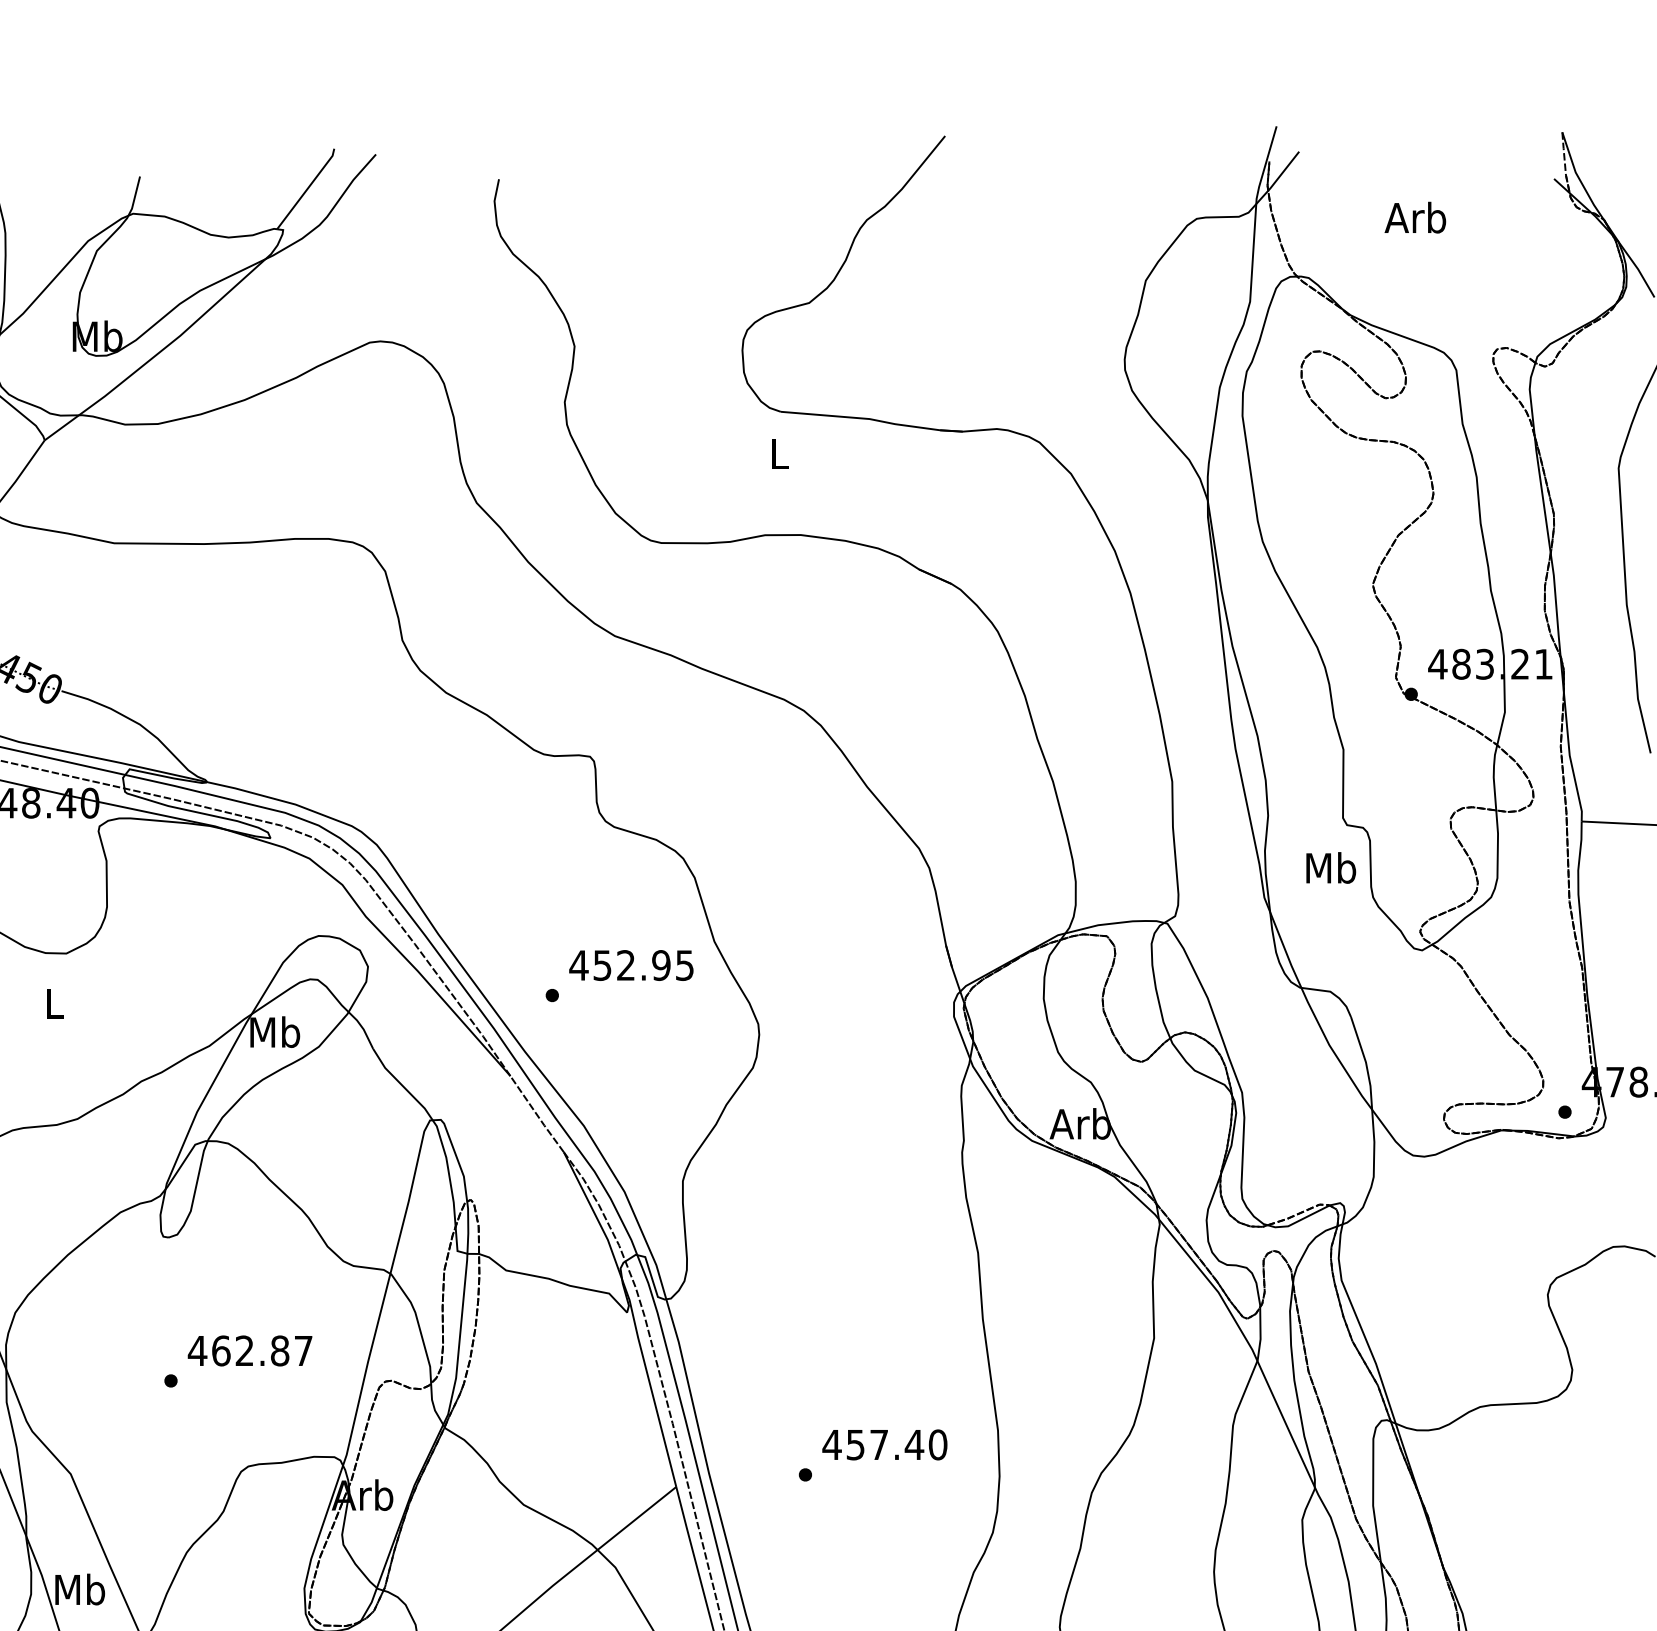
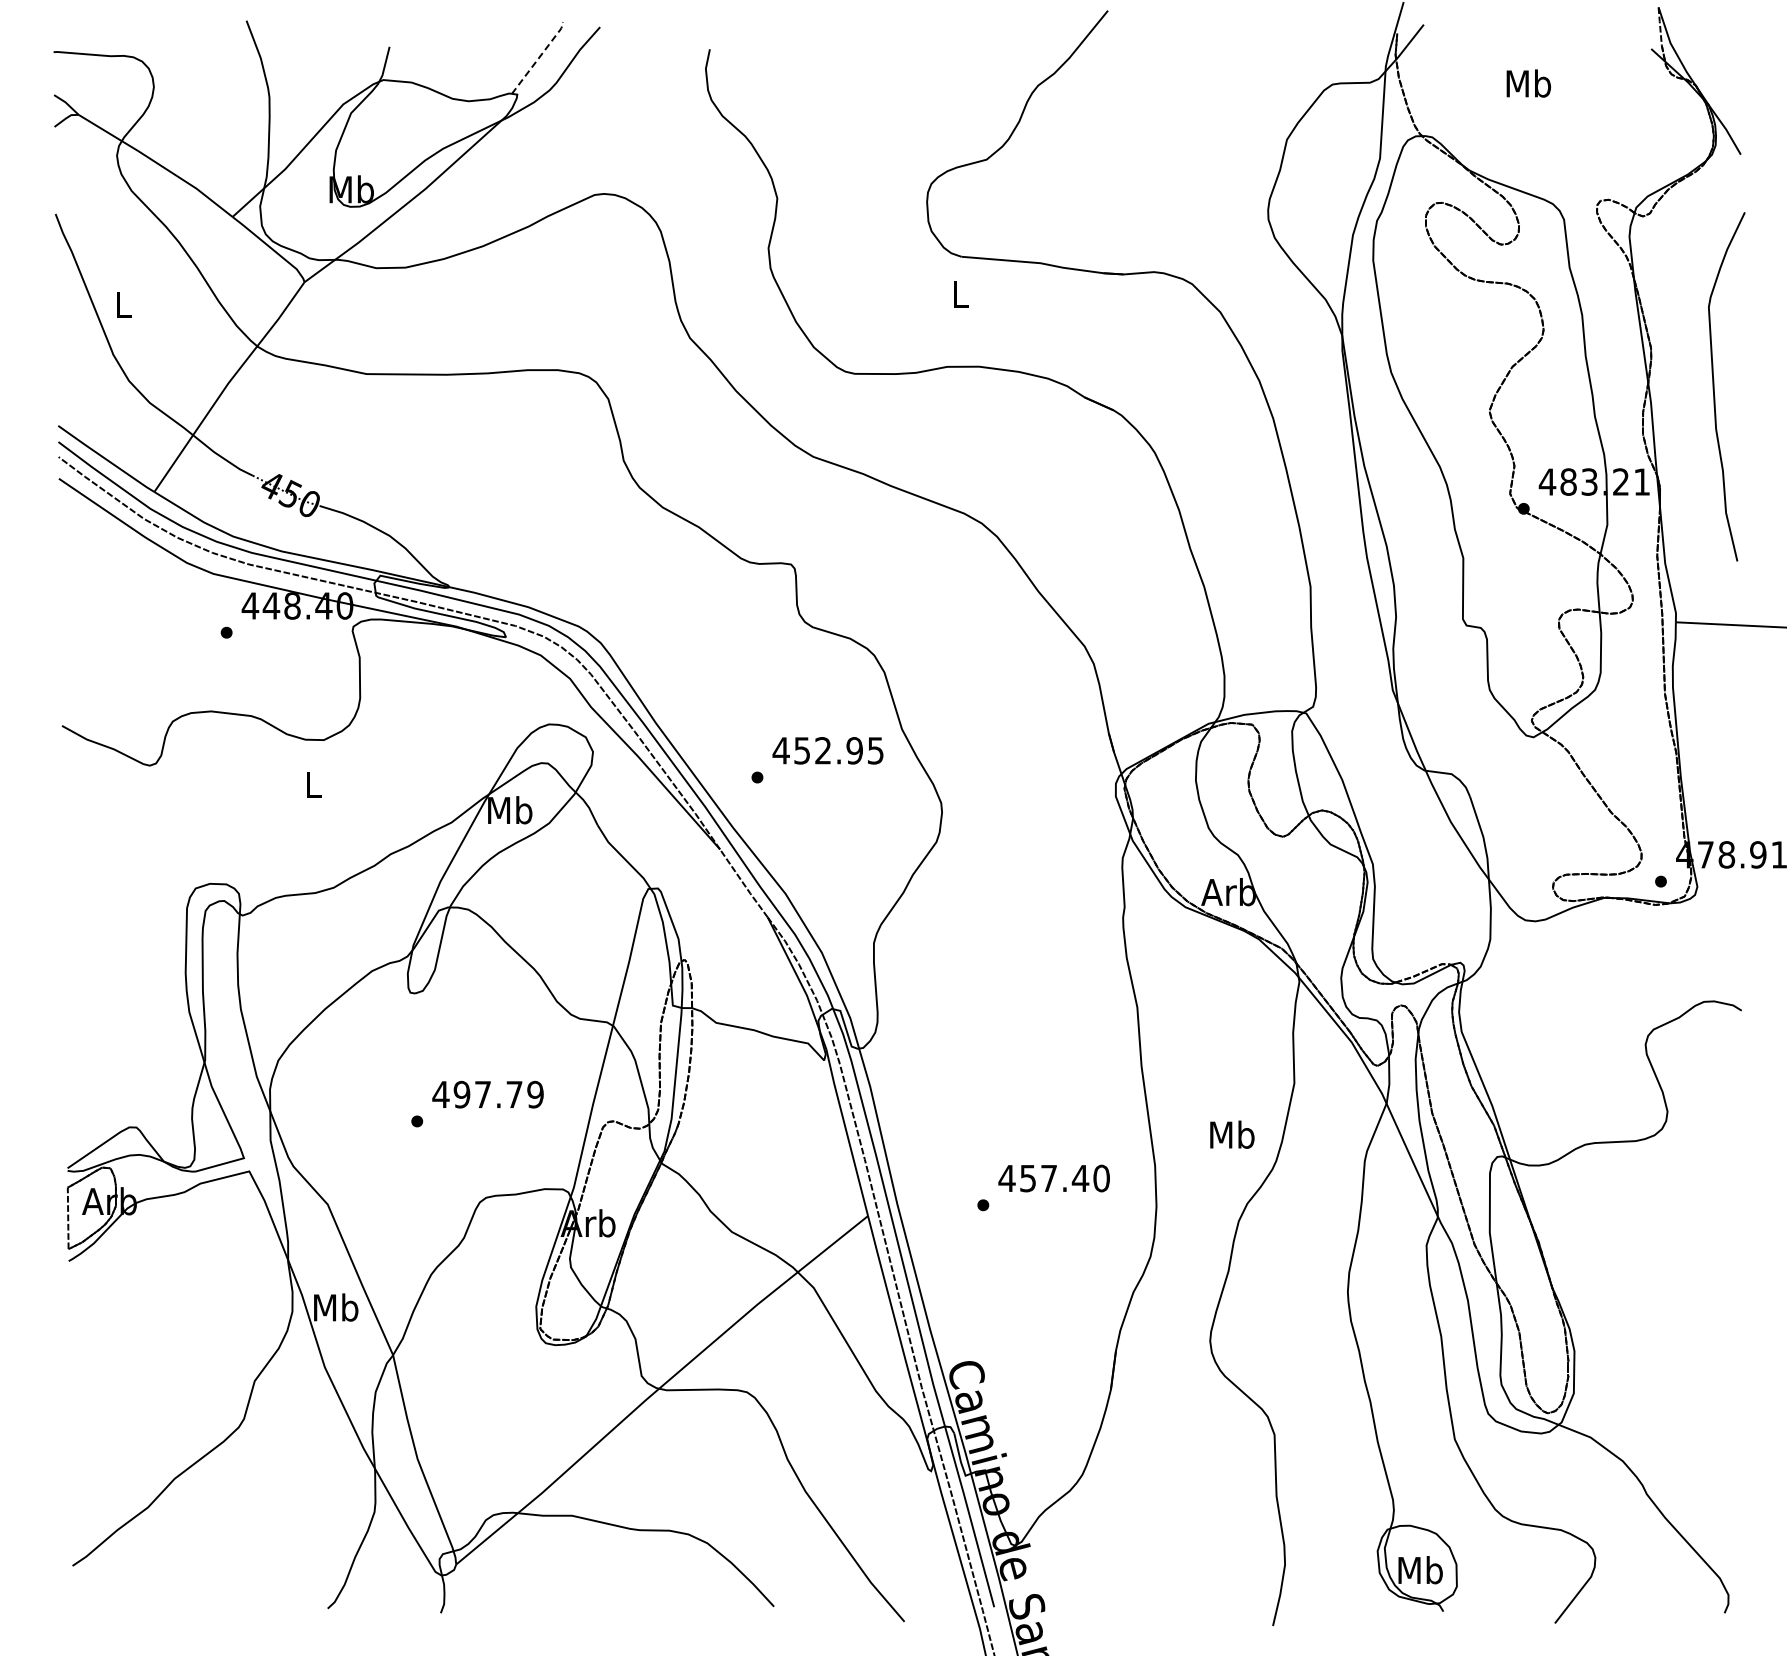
line: (308, 188) -> (539, 57), solid -> dashed
text: (1415, 217) -> (1527, 83), Arb -> Mb
text: (1331, 867) -> (1232, 1134), moved
text: (262, 1350) -> (498, 1094), 462.87 -> 497.79

